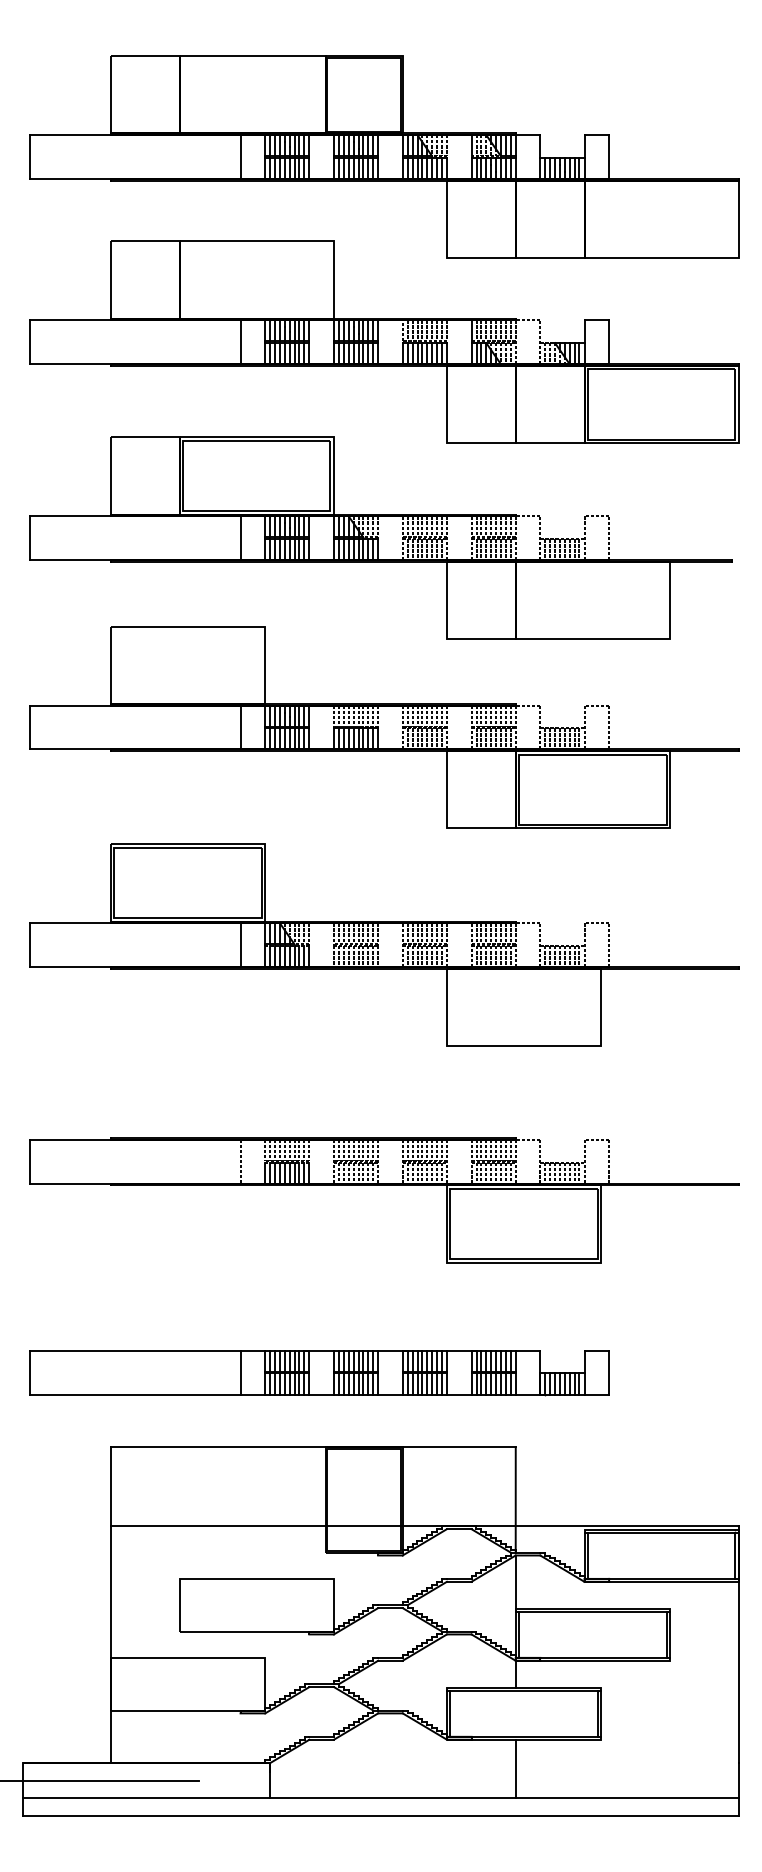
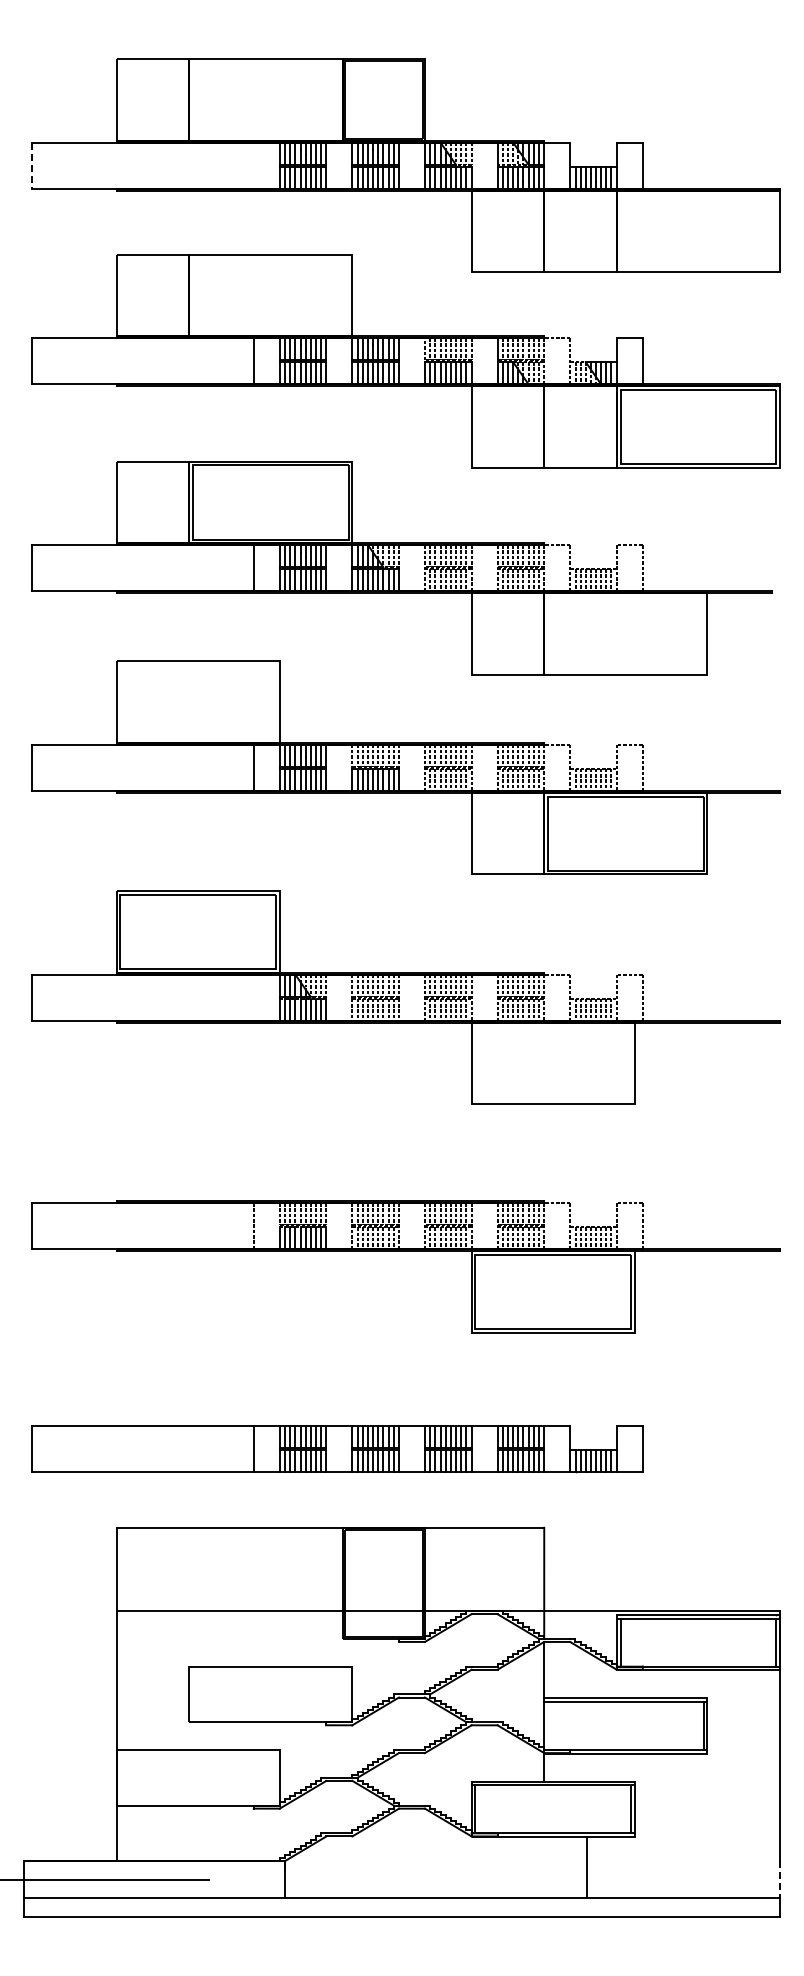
line: (240, 156) -> (253, 165), removed
line: (30, 157) -> (31, 166), solid -> dashed
line: (240, 944) -> (253, 997), removed
line: (518, 1634) -> (547, 1725), removed
line: (515, 1769) -> (587, 1867), moved
line: (738, 1780) -> (779, 1879), solid -> dashed

